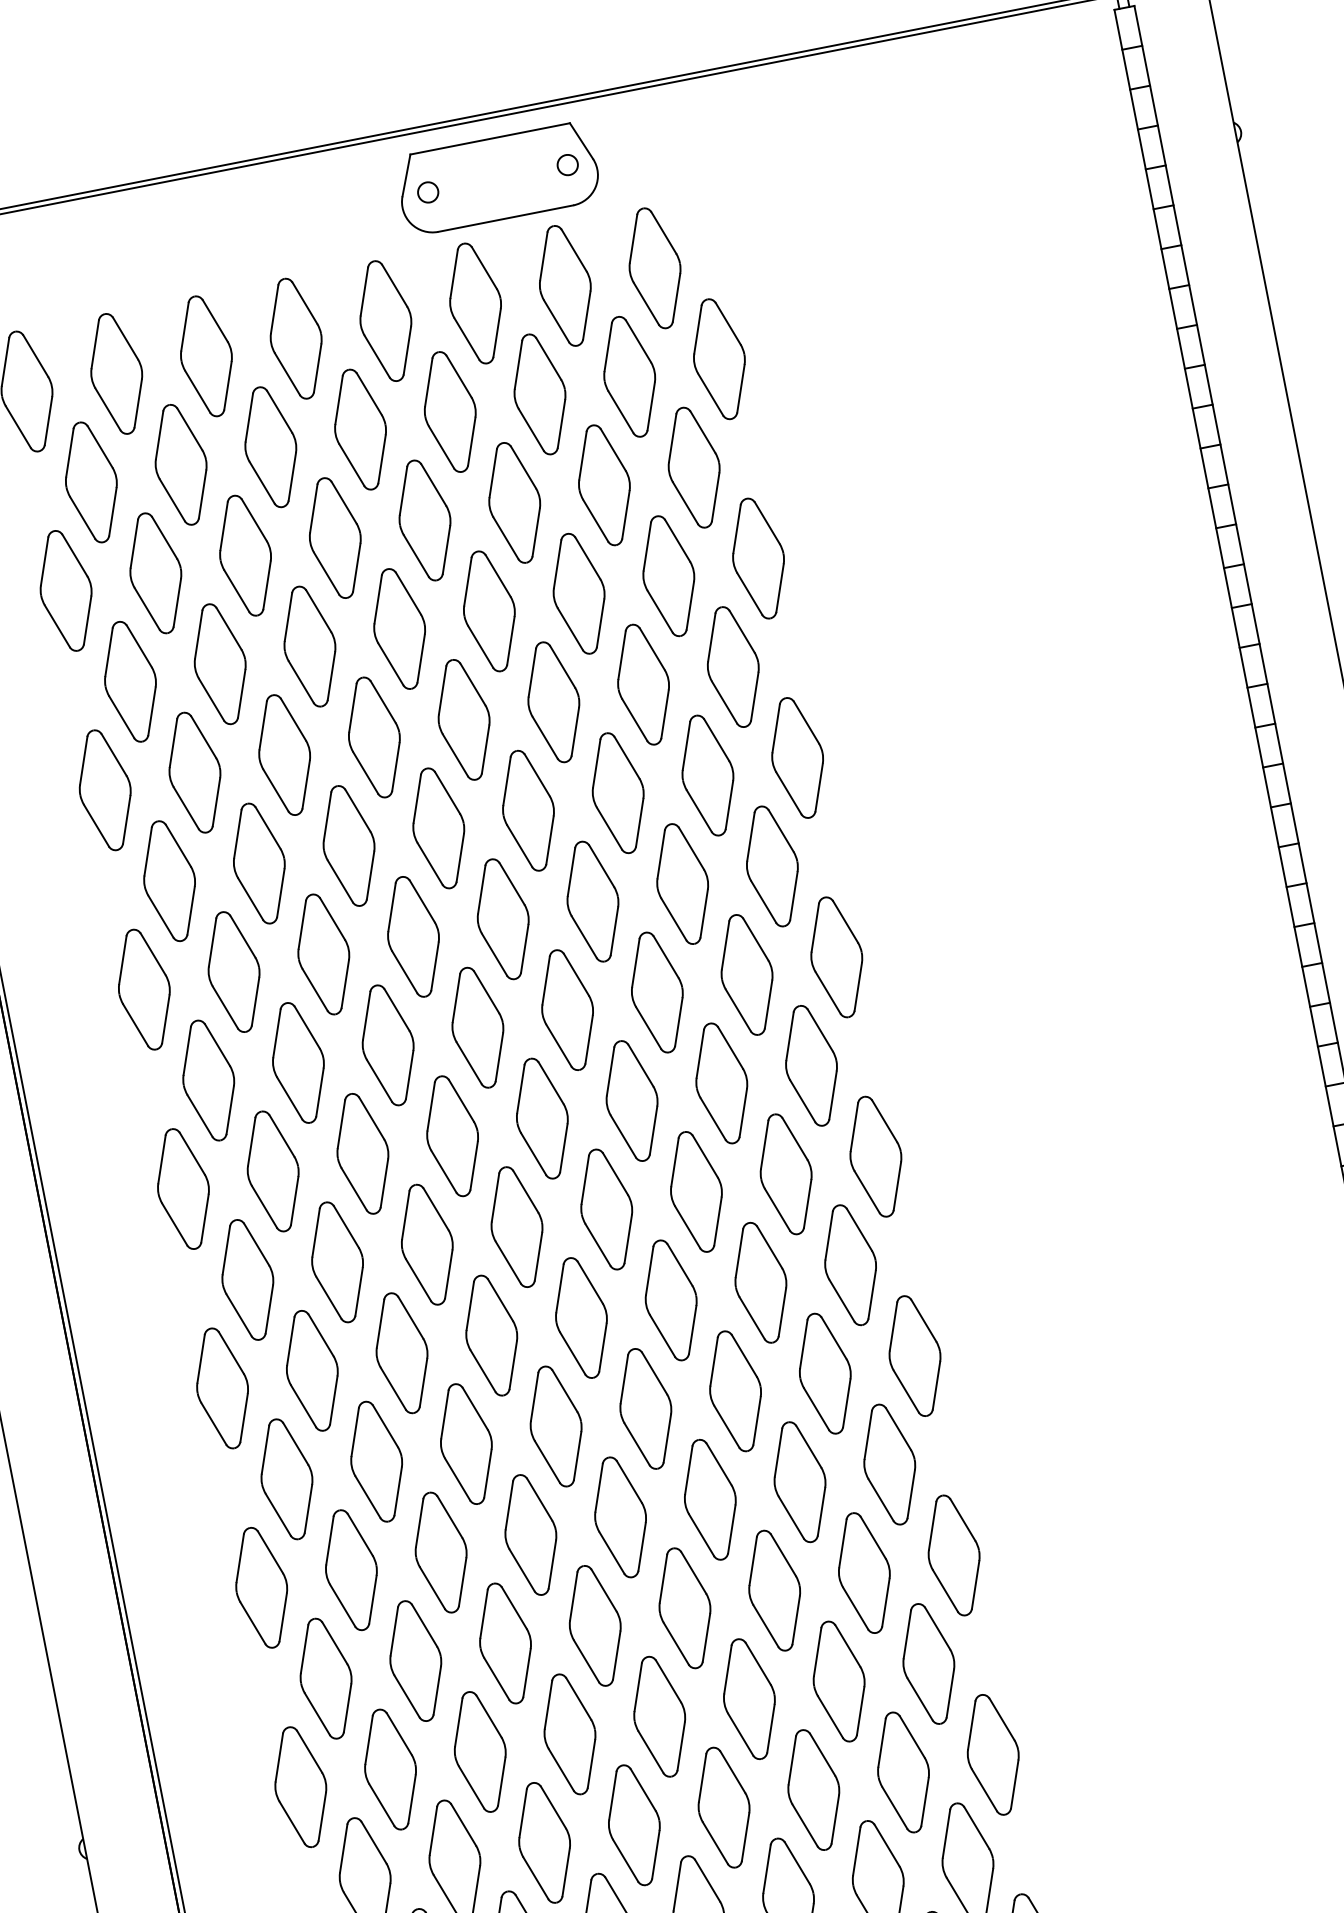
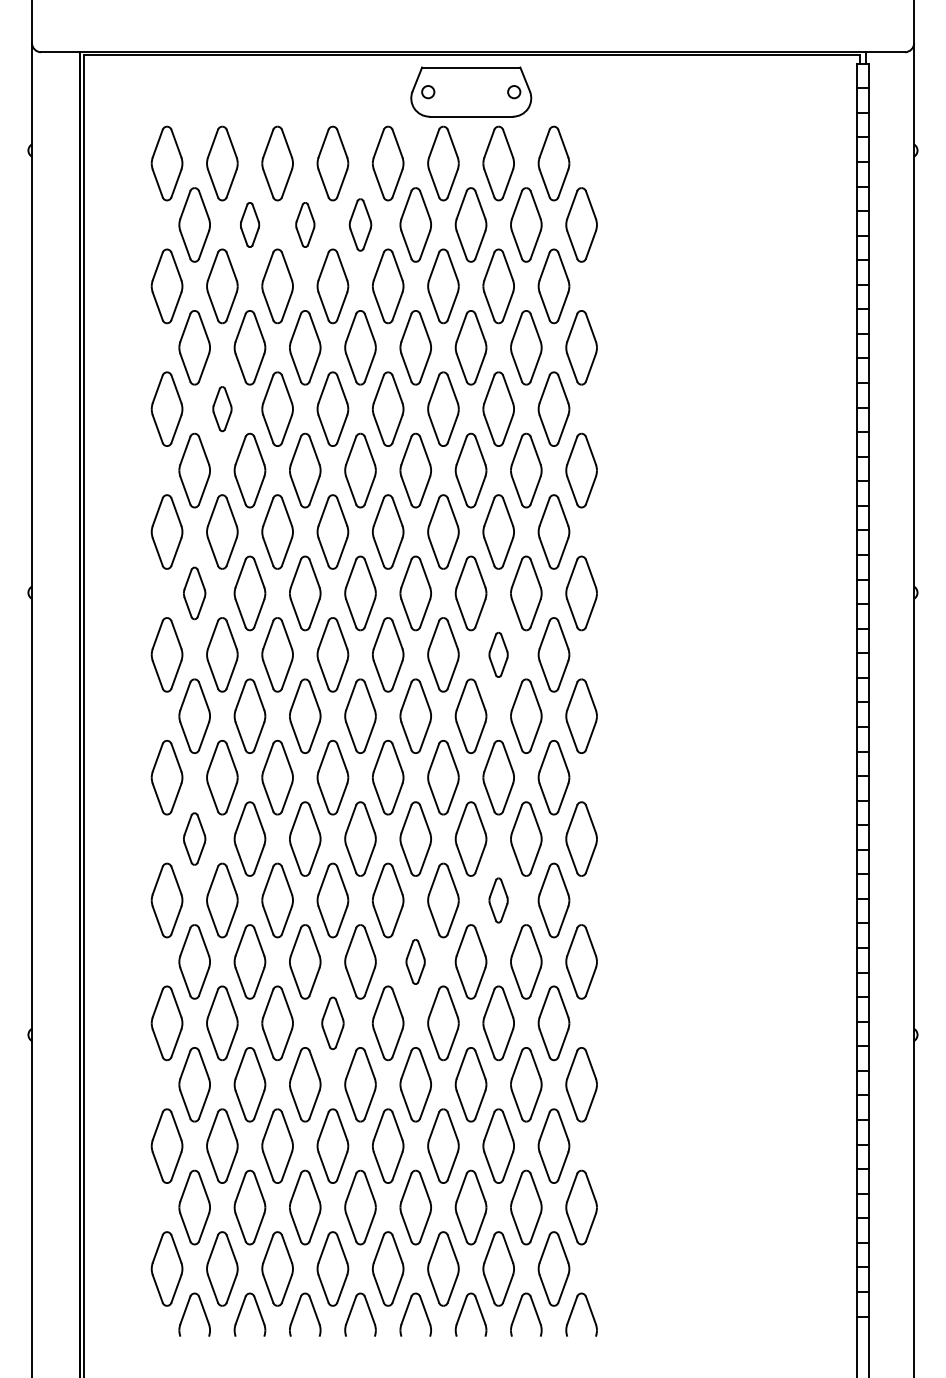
part: (360, 428) -> (360, 224), size x0.7
part: (271, 446) -> (305, 224), size x0.6
part: (180, 464) -> (249, 224), size x0.6
part: (194, 771) -> (222, 408), size x0.6
part: (208, 1080) -> (194, 593), size x0.7
part: (721, 1082) -> (498, 654), size x0.6
part: (286, 1478) -> (194, 838), size x0.7
part: (799, 1482) -> (498, 900), size x0.6
part: (684, 1607) -> (415, 961), size x0.6
part: (569, 1734) -> (332, 1023), size x0.7

